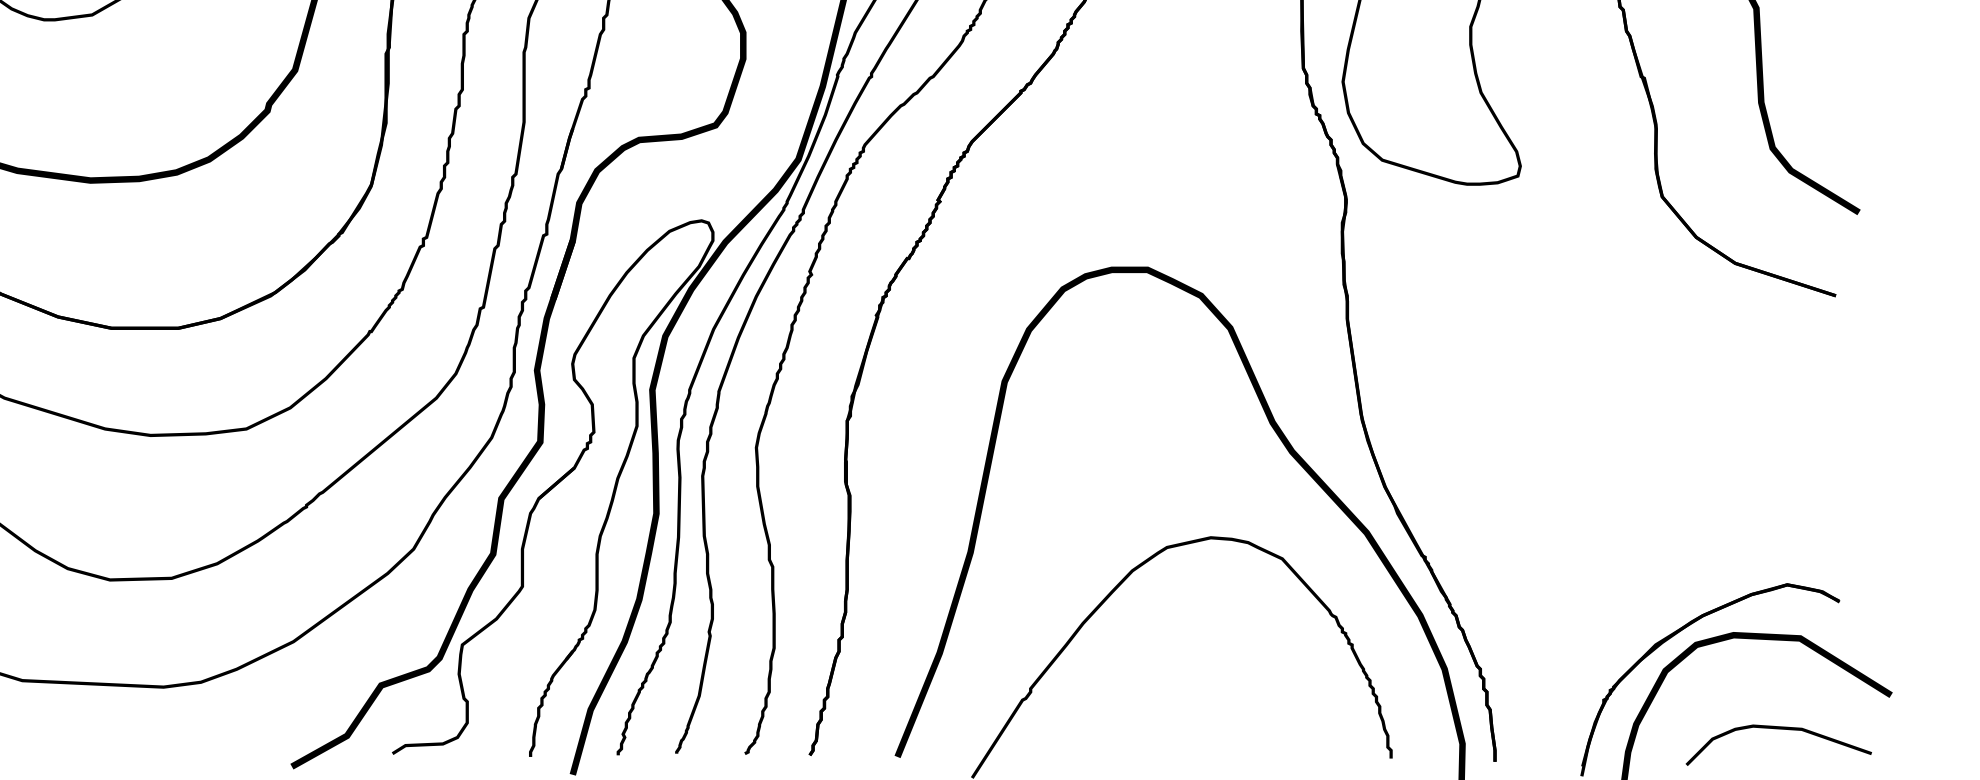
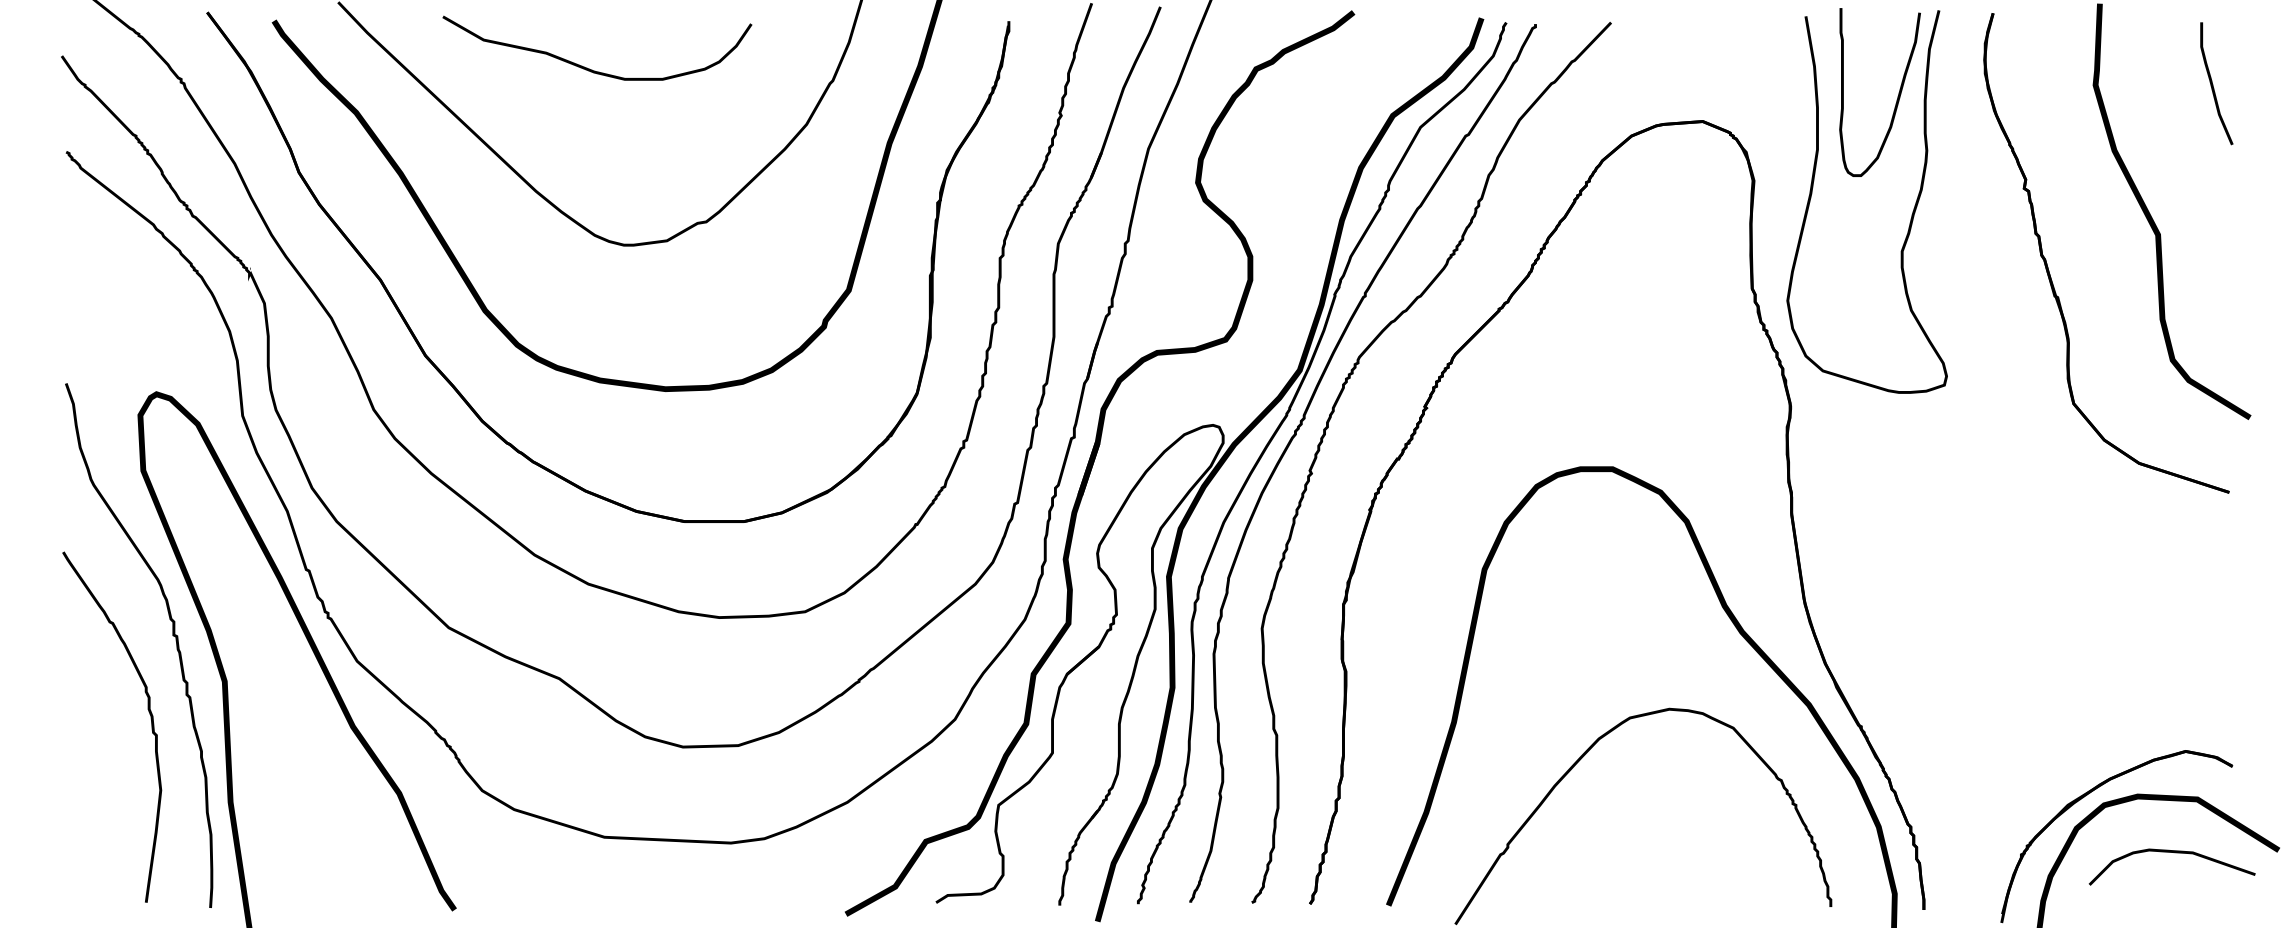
curve: (1781, 730) -> (2174, 853), moved

